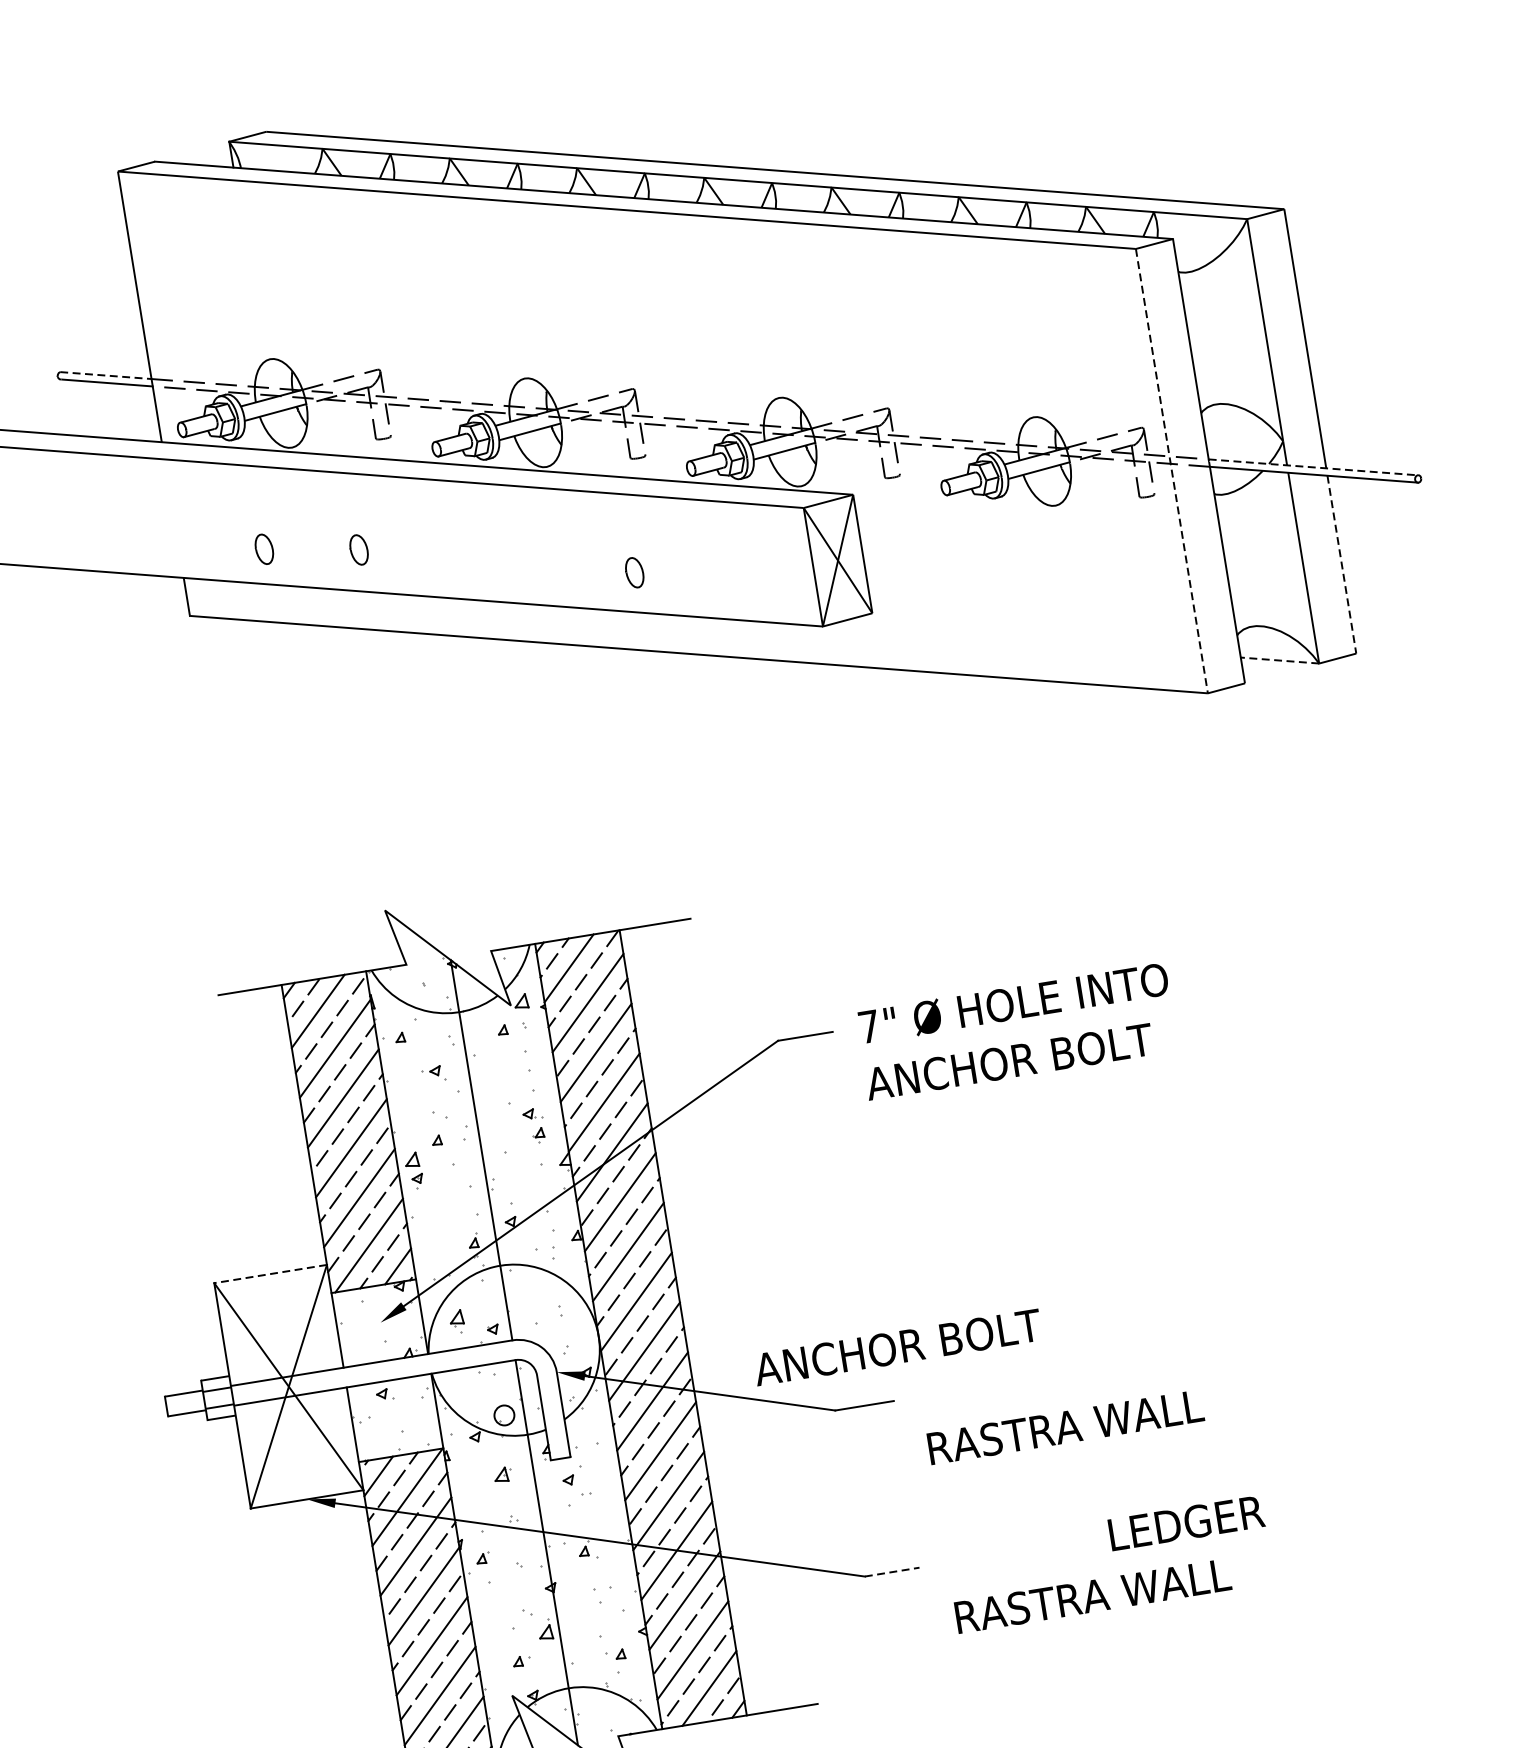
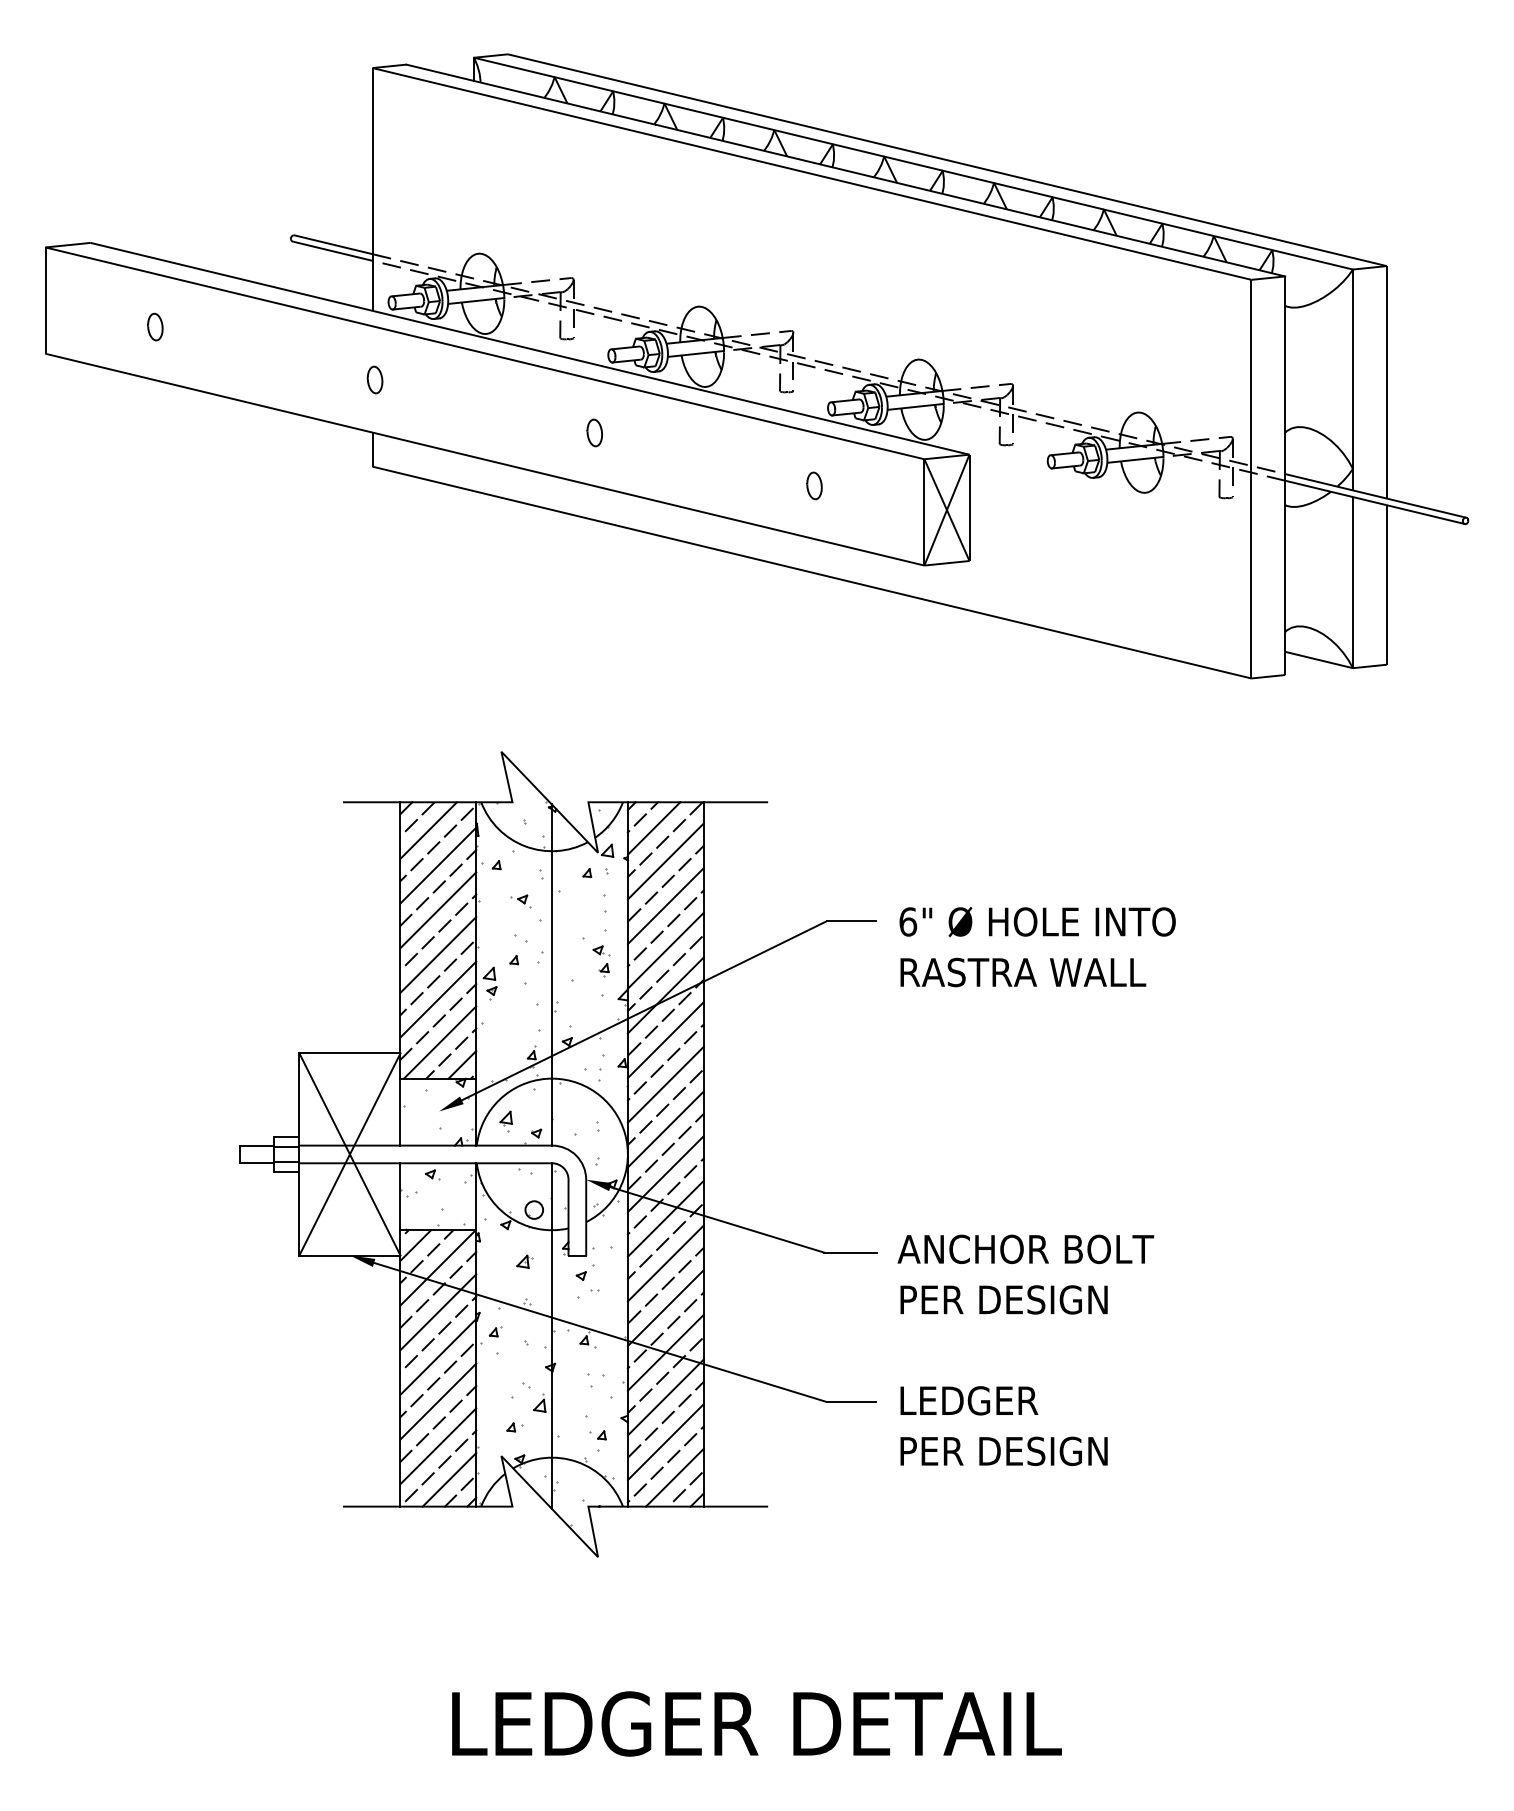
line: (106, 375) -> (333, 244), dashed -> solid
line: (1314, 467) -> (1376, 496), dashed -> solid
line: (1172, 472) -> (1251, 480), dashed -> solid
curve: (351, 550) -> (588, 432), moved
curve: (258, 553) -> (369, 382), moved
line: (1341, 565) -> (1386, 585), dashed -> solid
curve: (627, 573) -> (808, 485), moved
line: (1280, 661) -> (1319, 660), dashed -> solid
text: (869, 1026) -> (908, 921), 7" -> 6"
text: (1009, 1061) -> (1025, 972), ANCHOR BOLT -> RASTRA WALL
line: (270, 1274) -> (349, 1053), dashed -> solid
text: (897, 1347) -> (1025, 1249), moved
text: (1068, 1426) -> (1025, 1299), RASTRA WALL -> PER DESIGN
text: (1186, 1522) -> (969, 1400), moved
line: (892, 1571) -> (851, 1401), dashed -> solid
text: (1095, 1595) -> (1025, 1451), RASTRA WALL -> PER DESIGN

